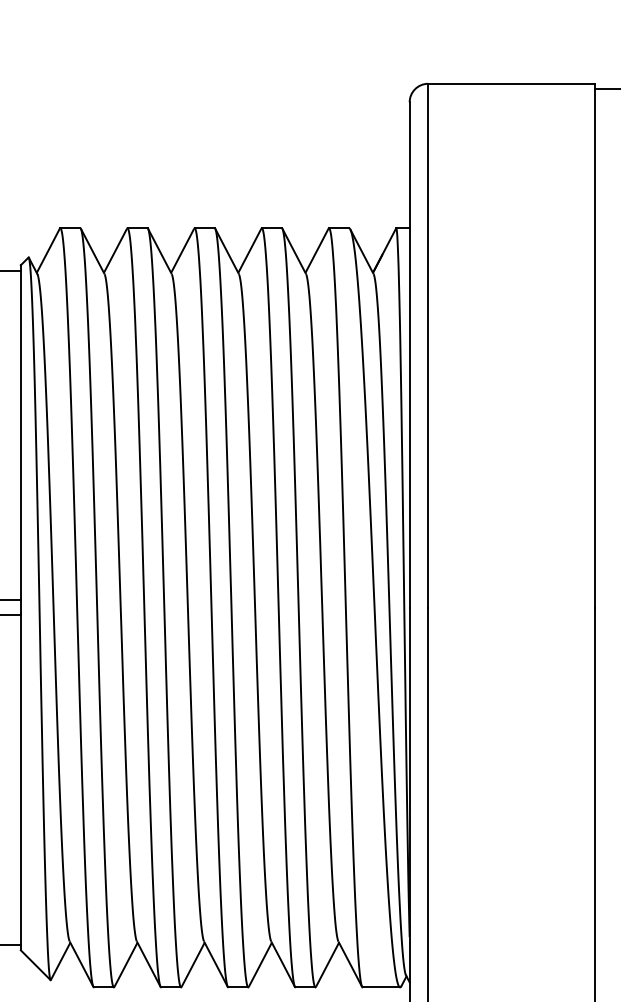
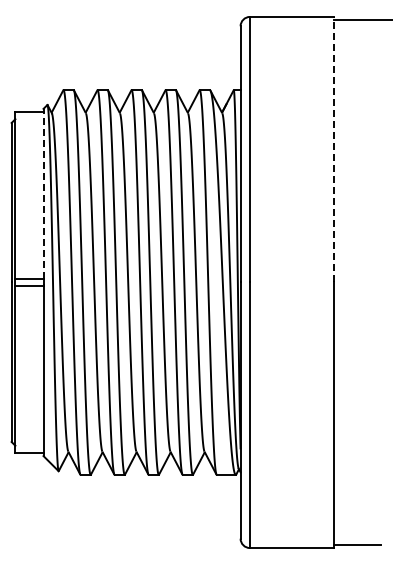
line: (594, 345) -> (334, 149), solid -> dashed
line: (20, 432) -> (43, 193), solid -> dashed

